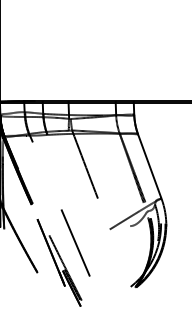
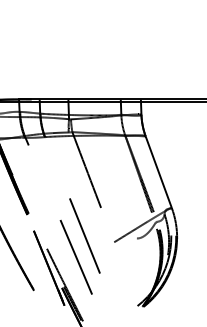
line: (83, 223) -> (85, 235), added

